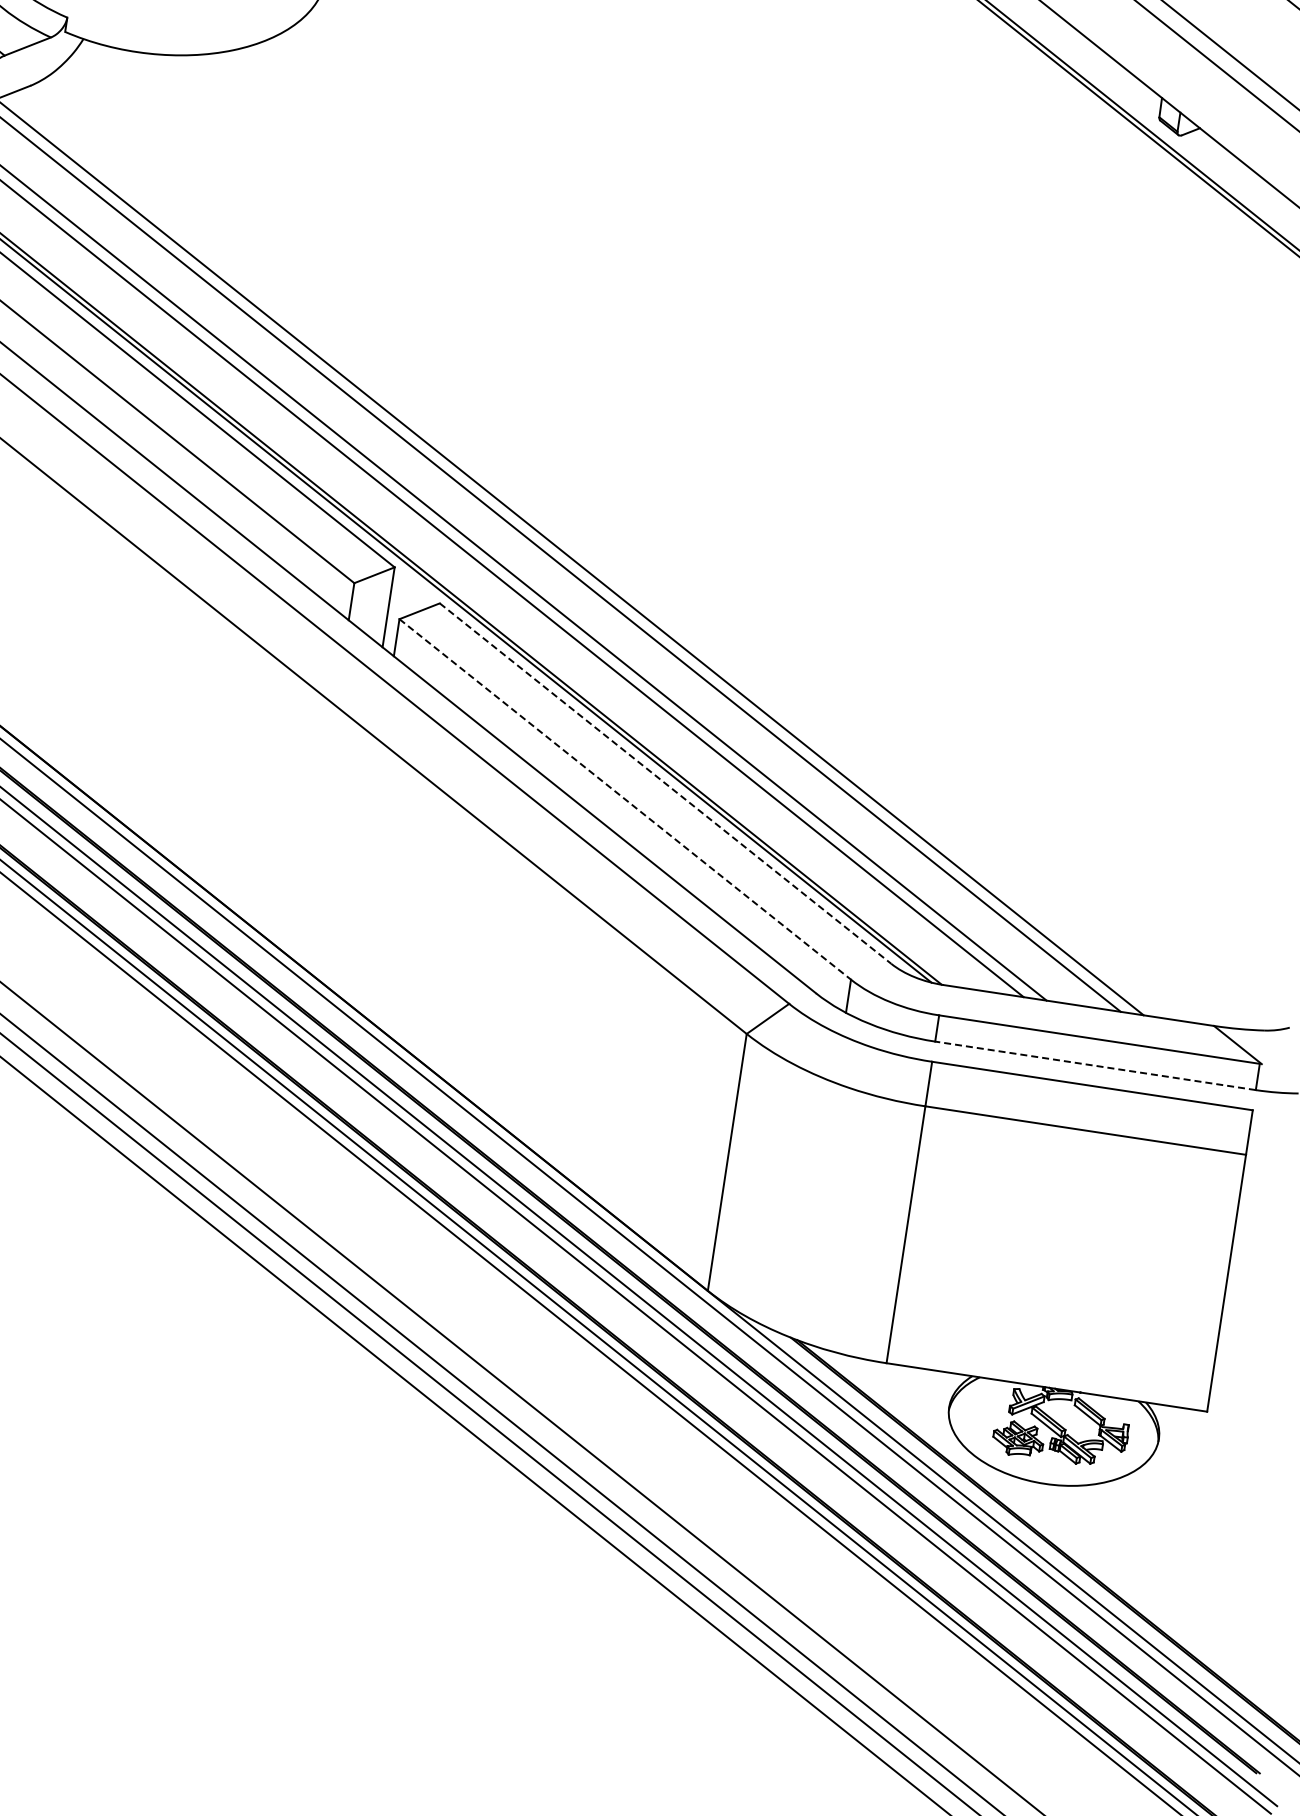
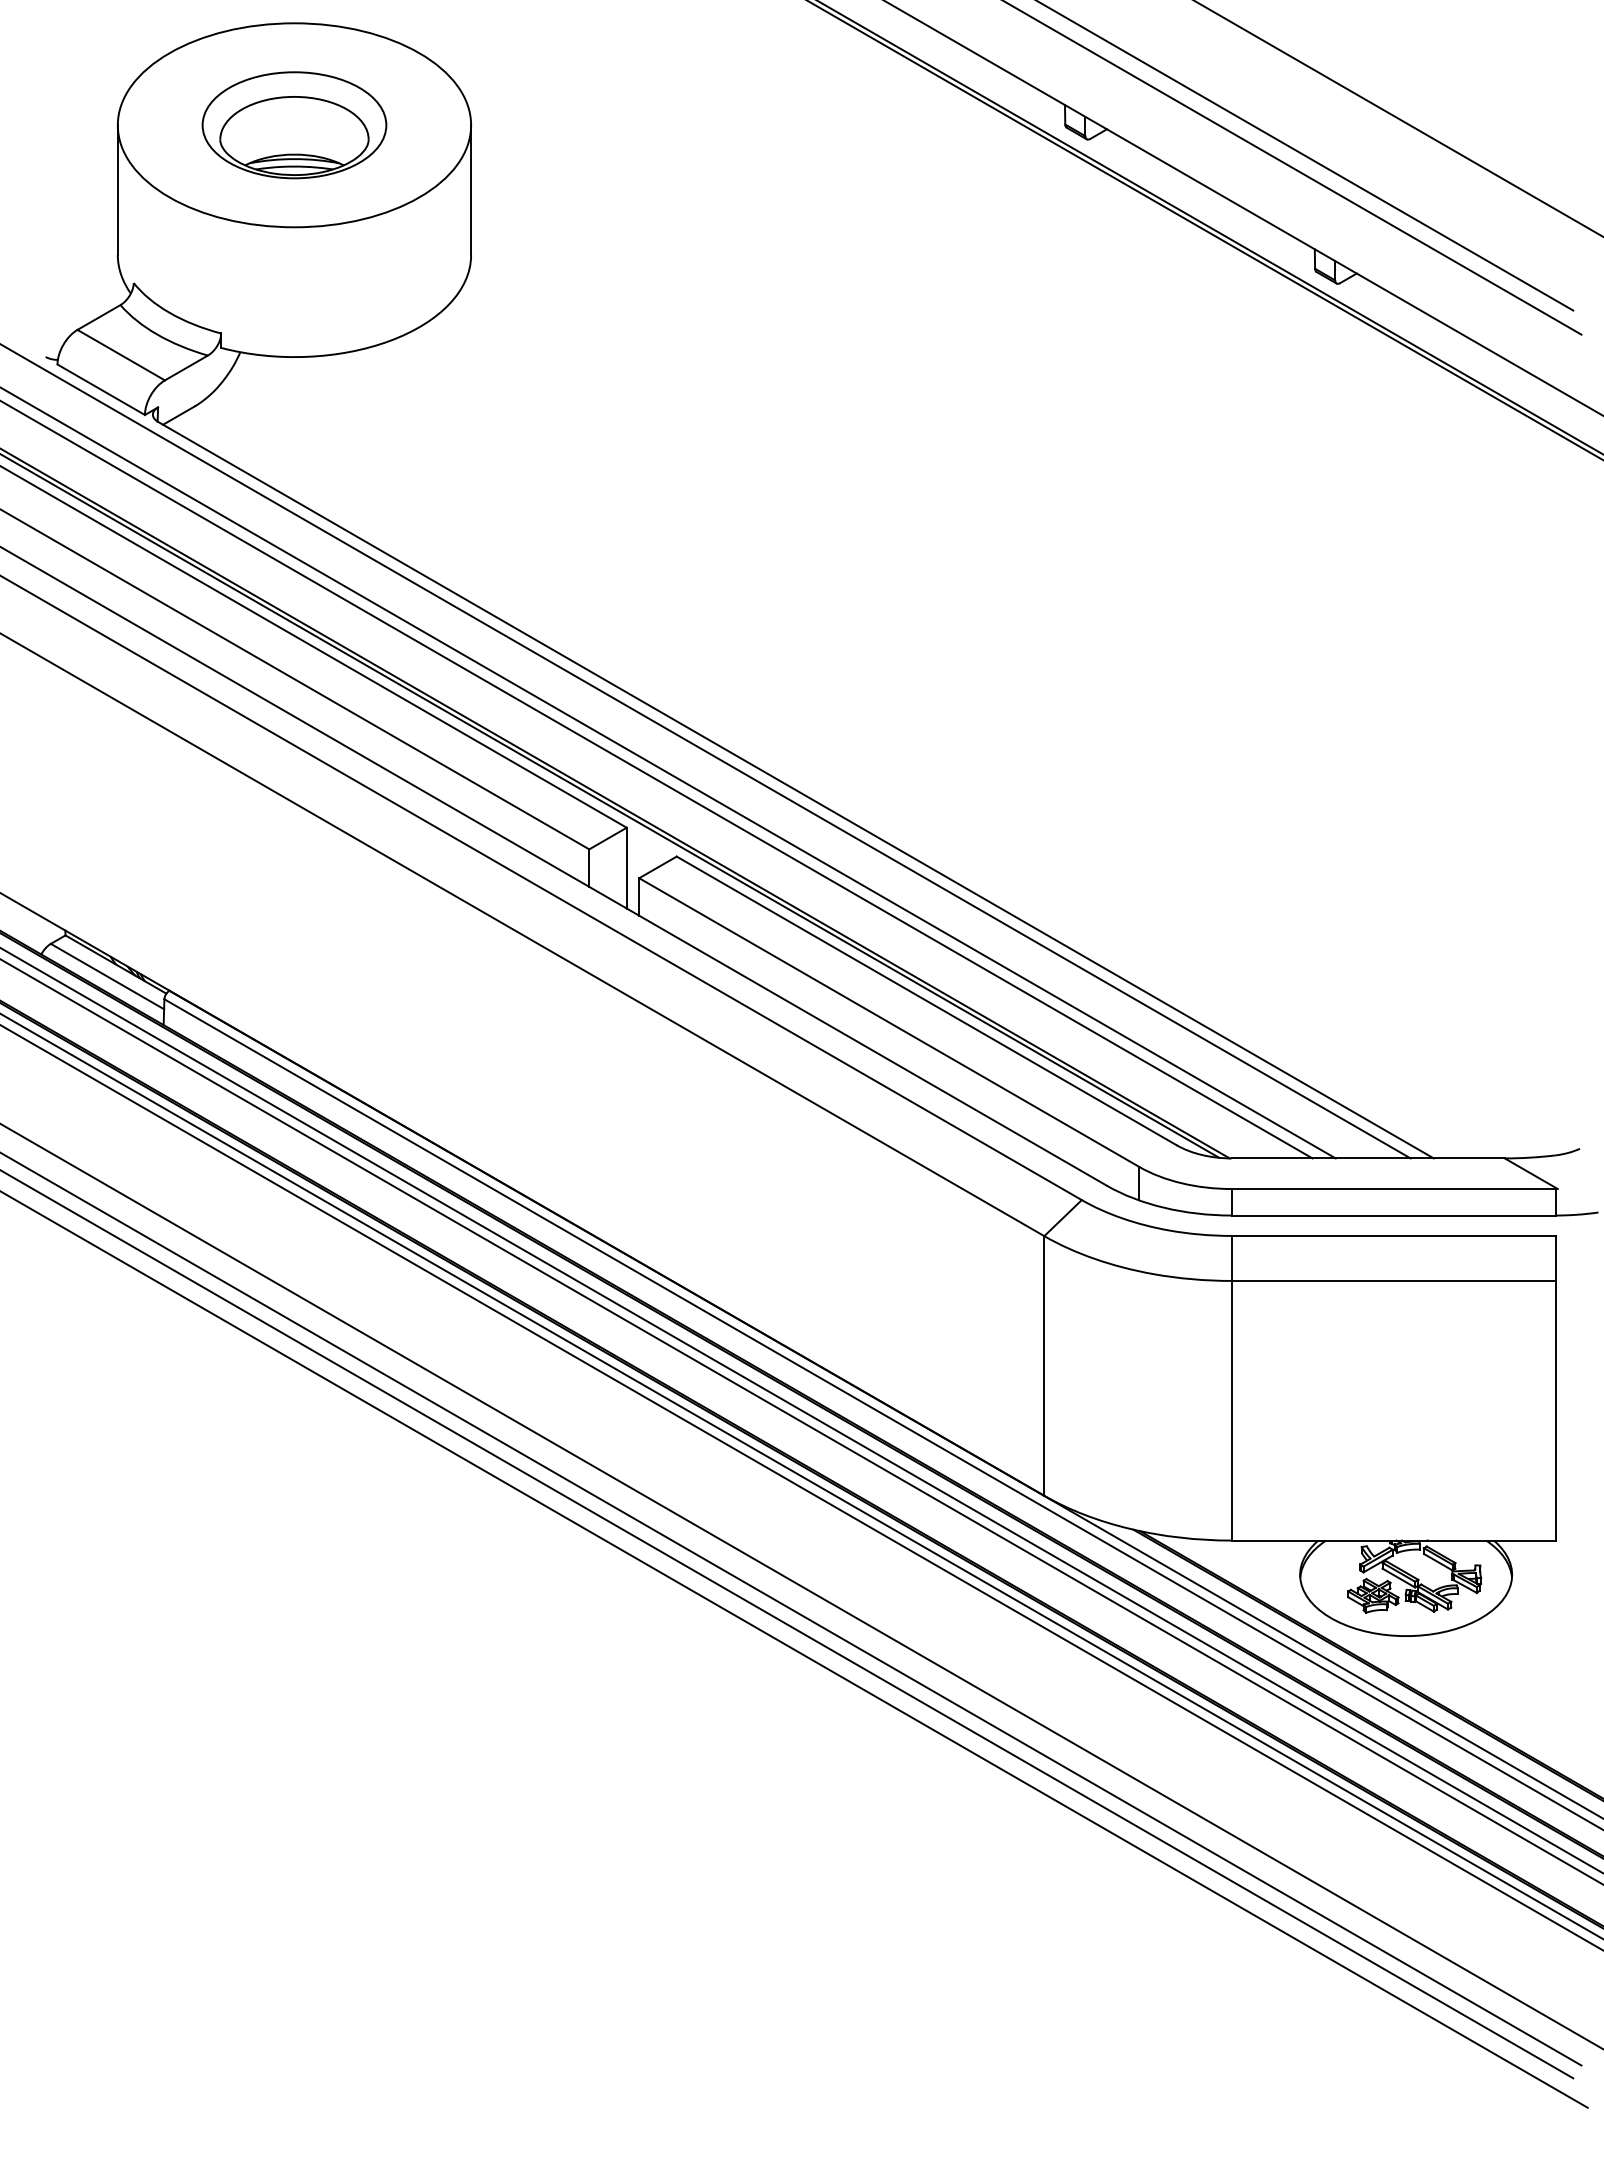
line: (665, 783) -> (926, 1000), dashed -> solid
line: (625, 799) -> (889, 1022), dashed -> solid
line: (1095, 1065) -> (1393, 1215), dashed -> solid

